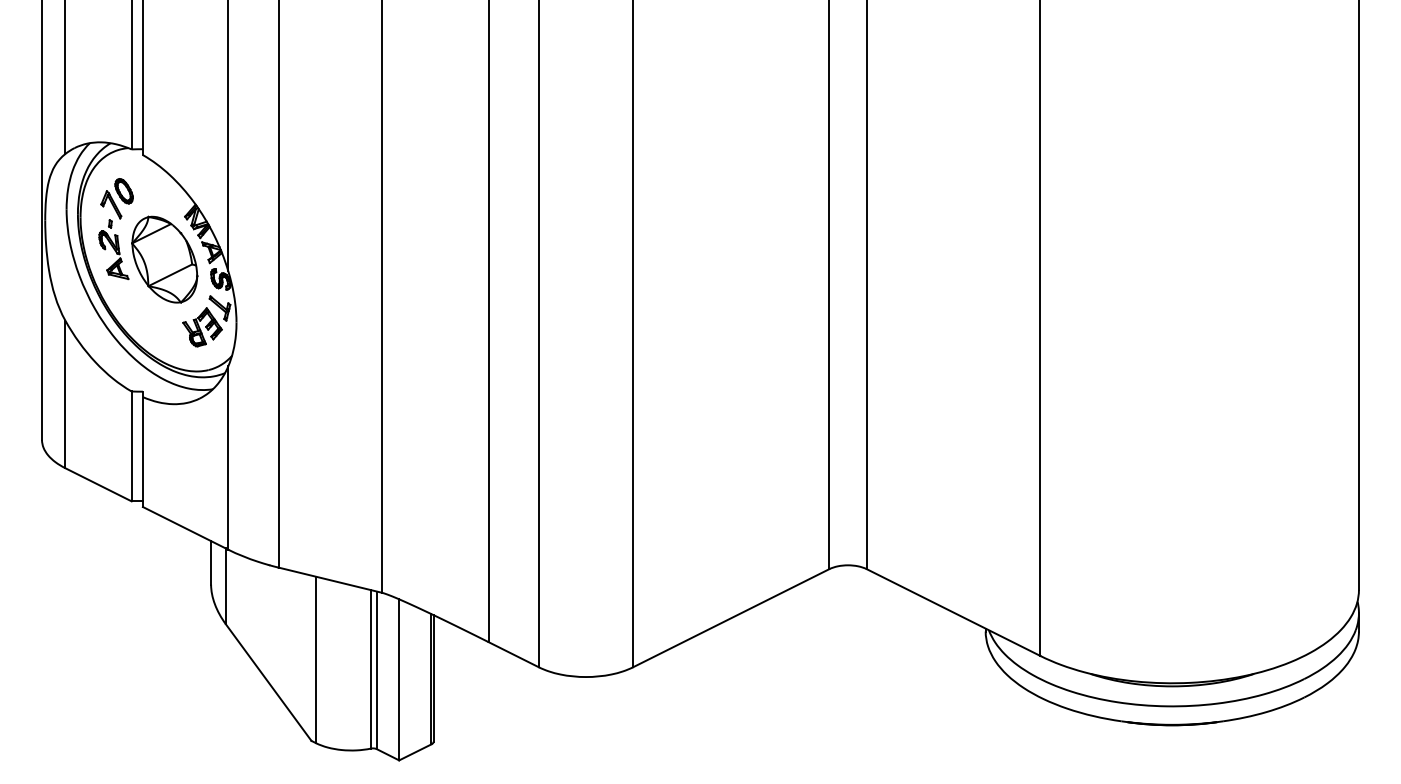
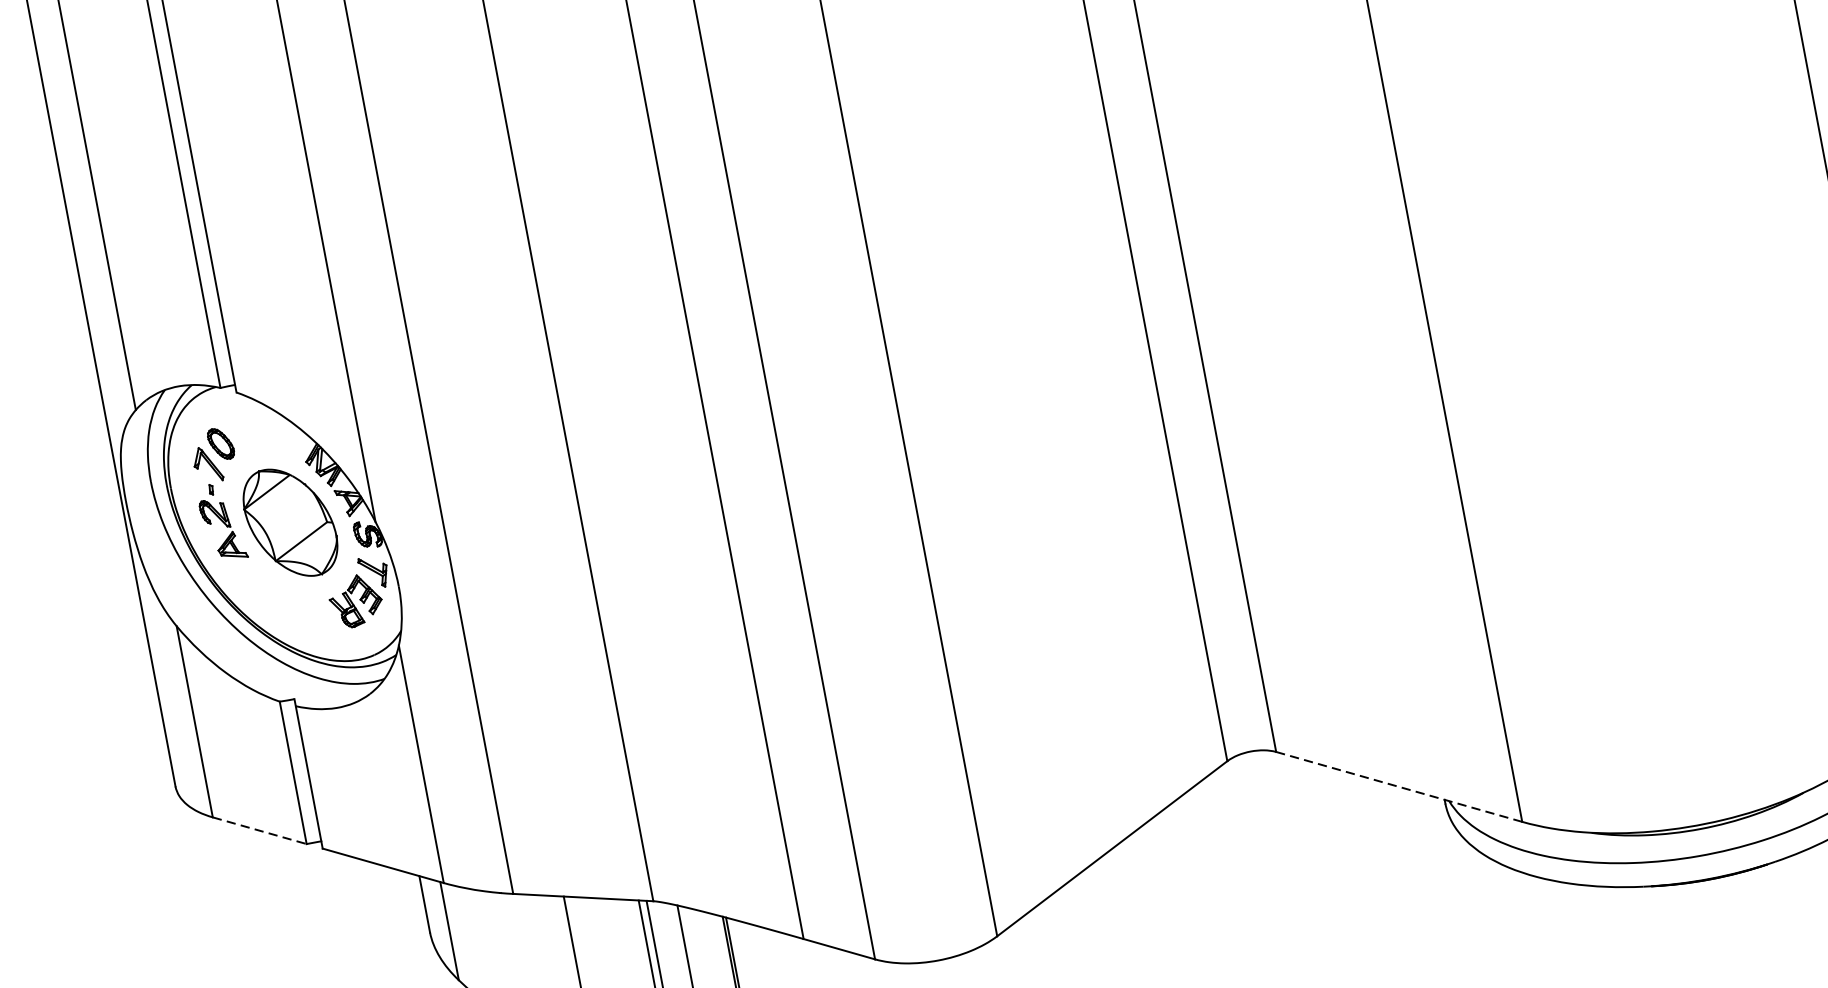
line: (98, 484) -> (259, 830), solid -> dashed
line: (953, 612) -> (1399, 786), solid -> dashed

